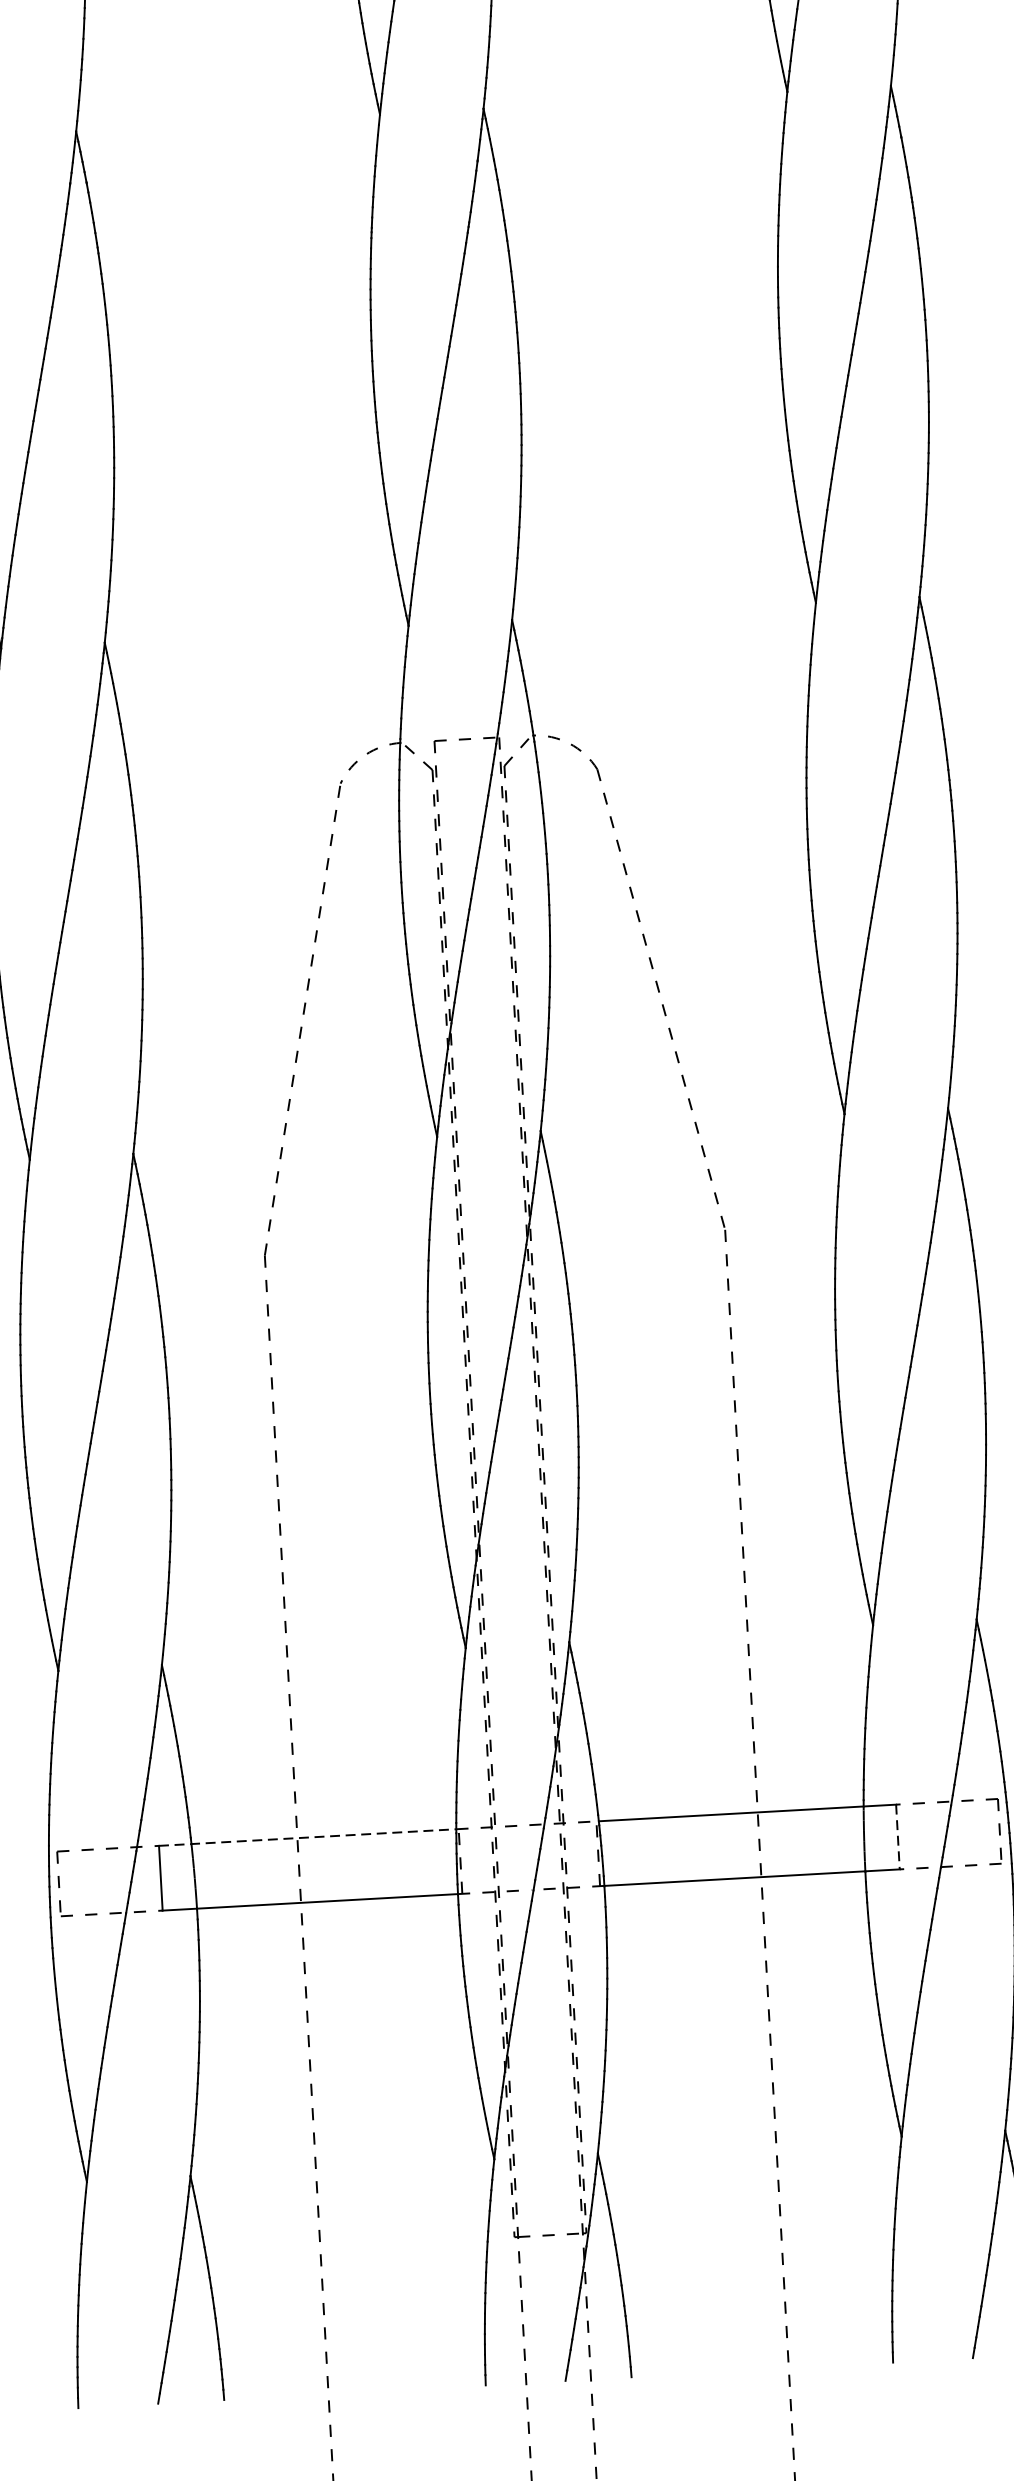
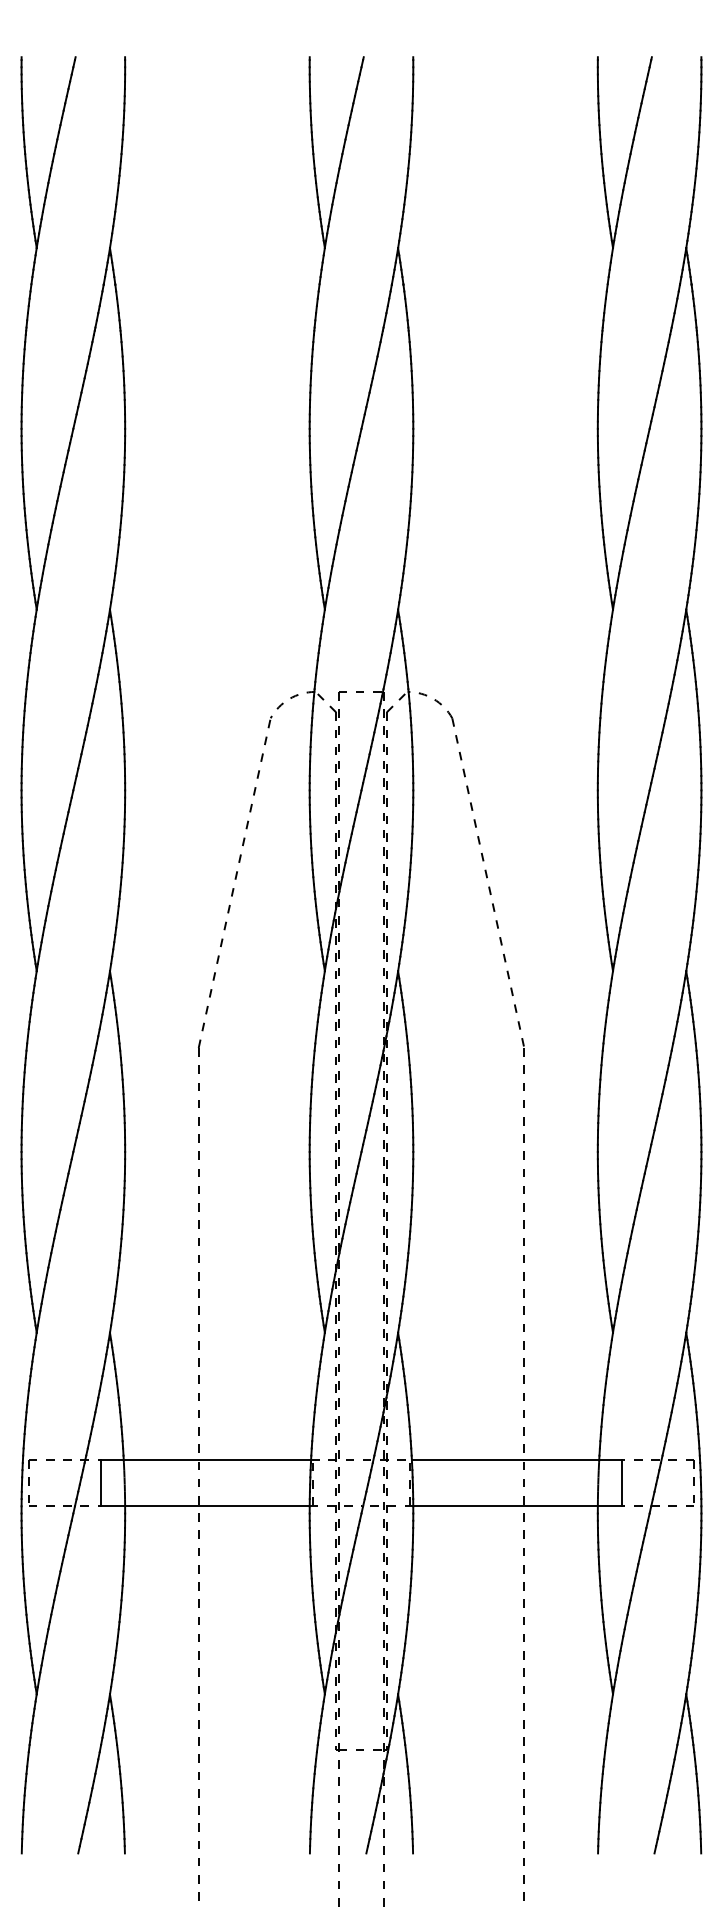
line: (898, 1837) -> (622, 1483), dashed -> solid
line: (308, 1838) -> (206, 1460), dashed -> solid

